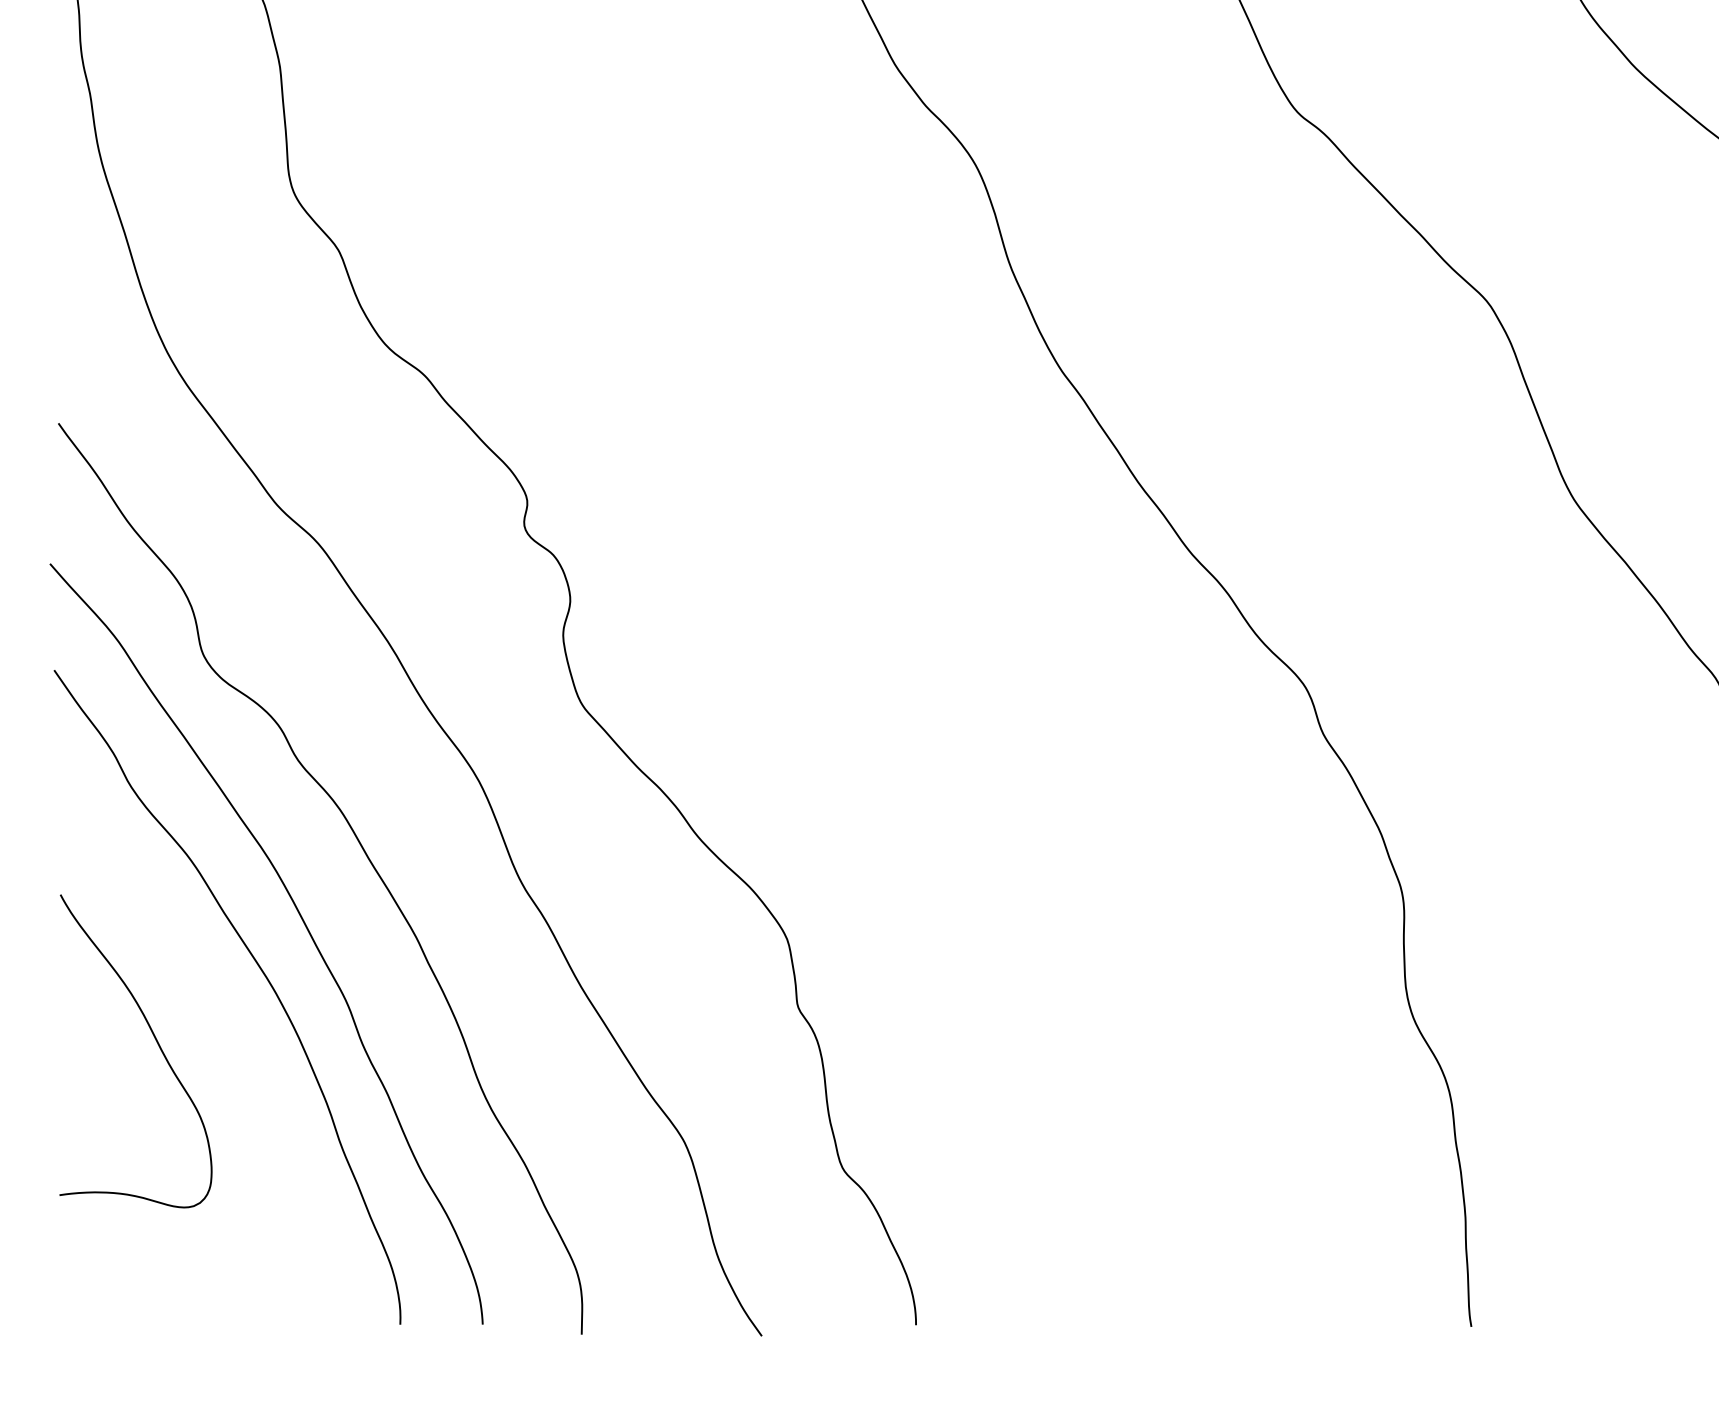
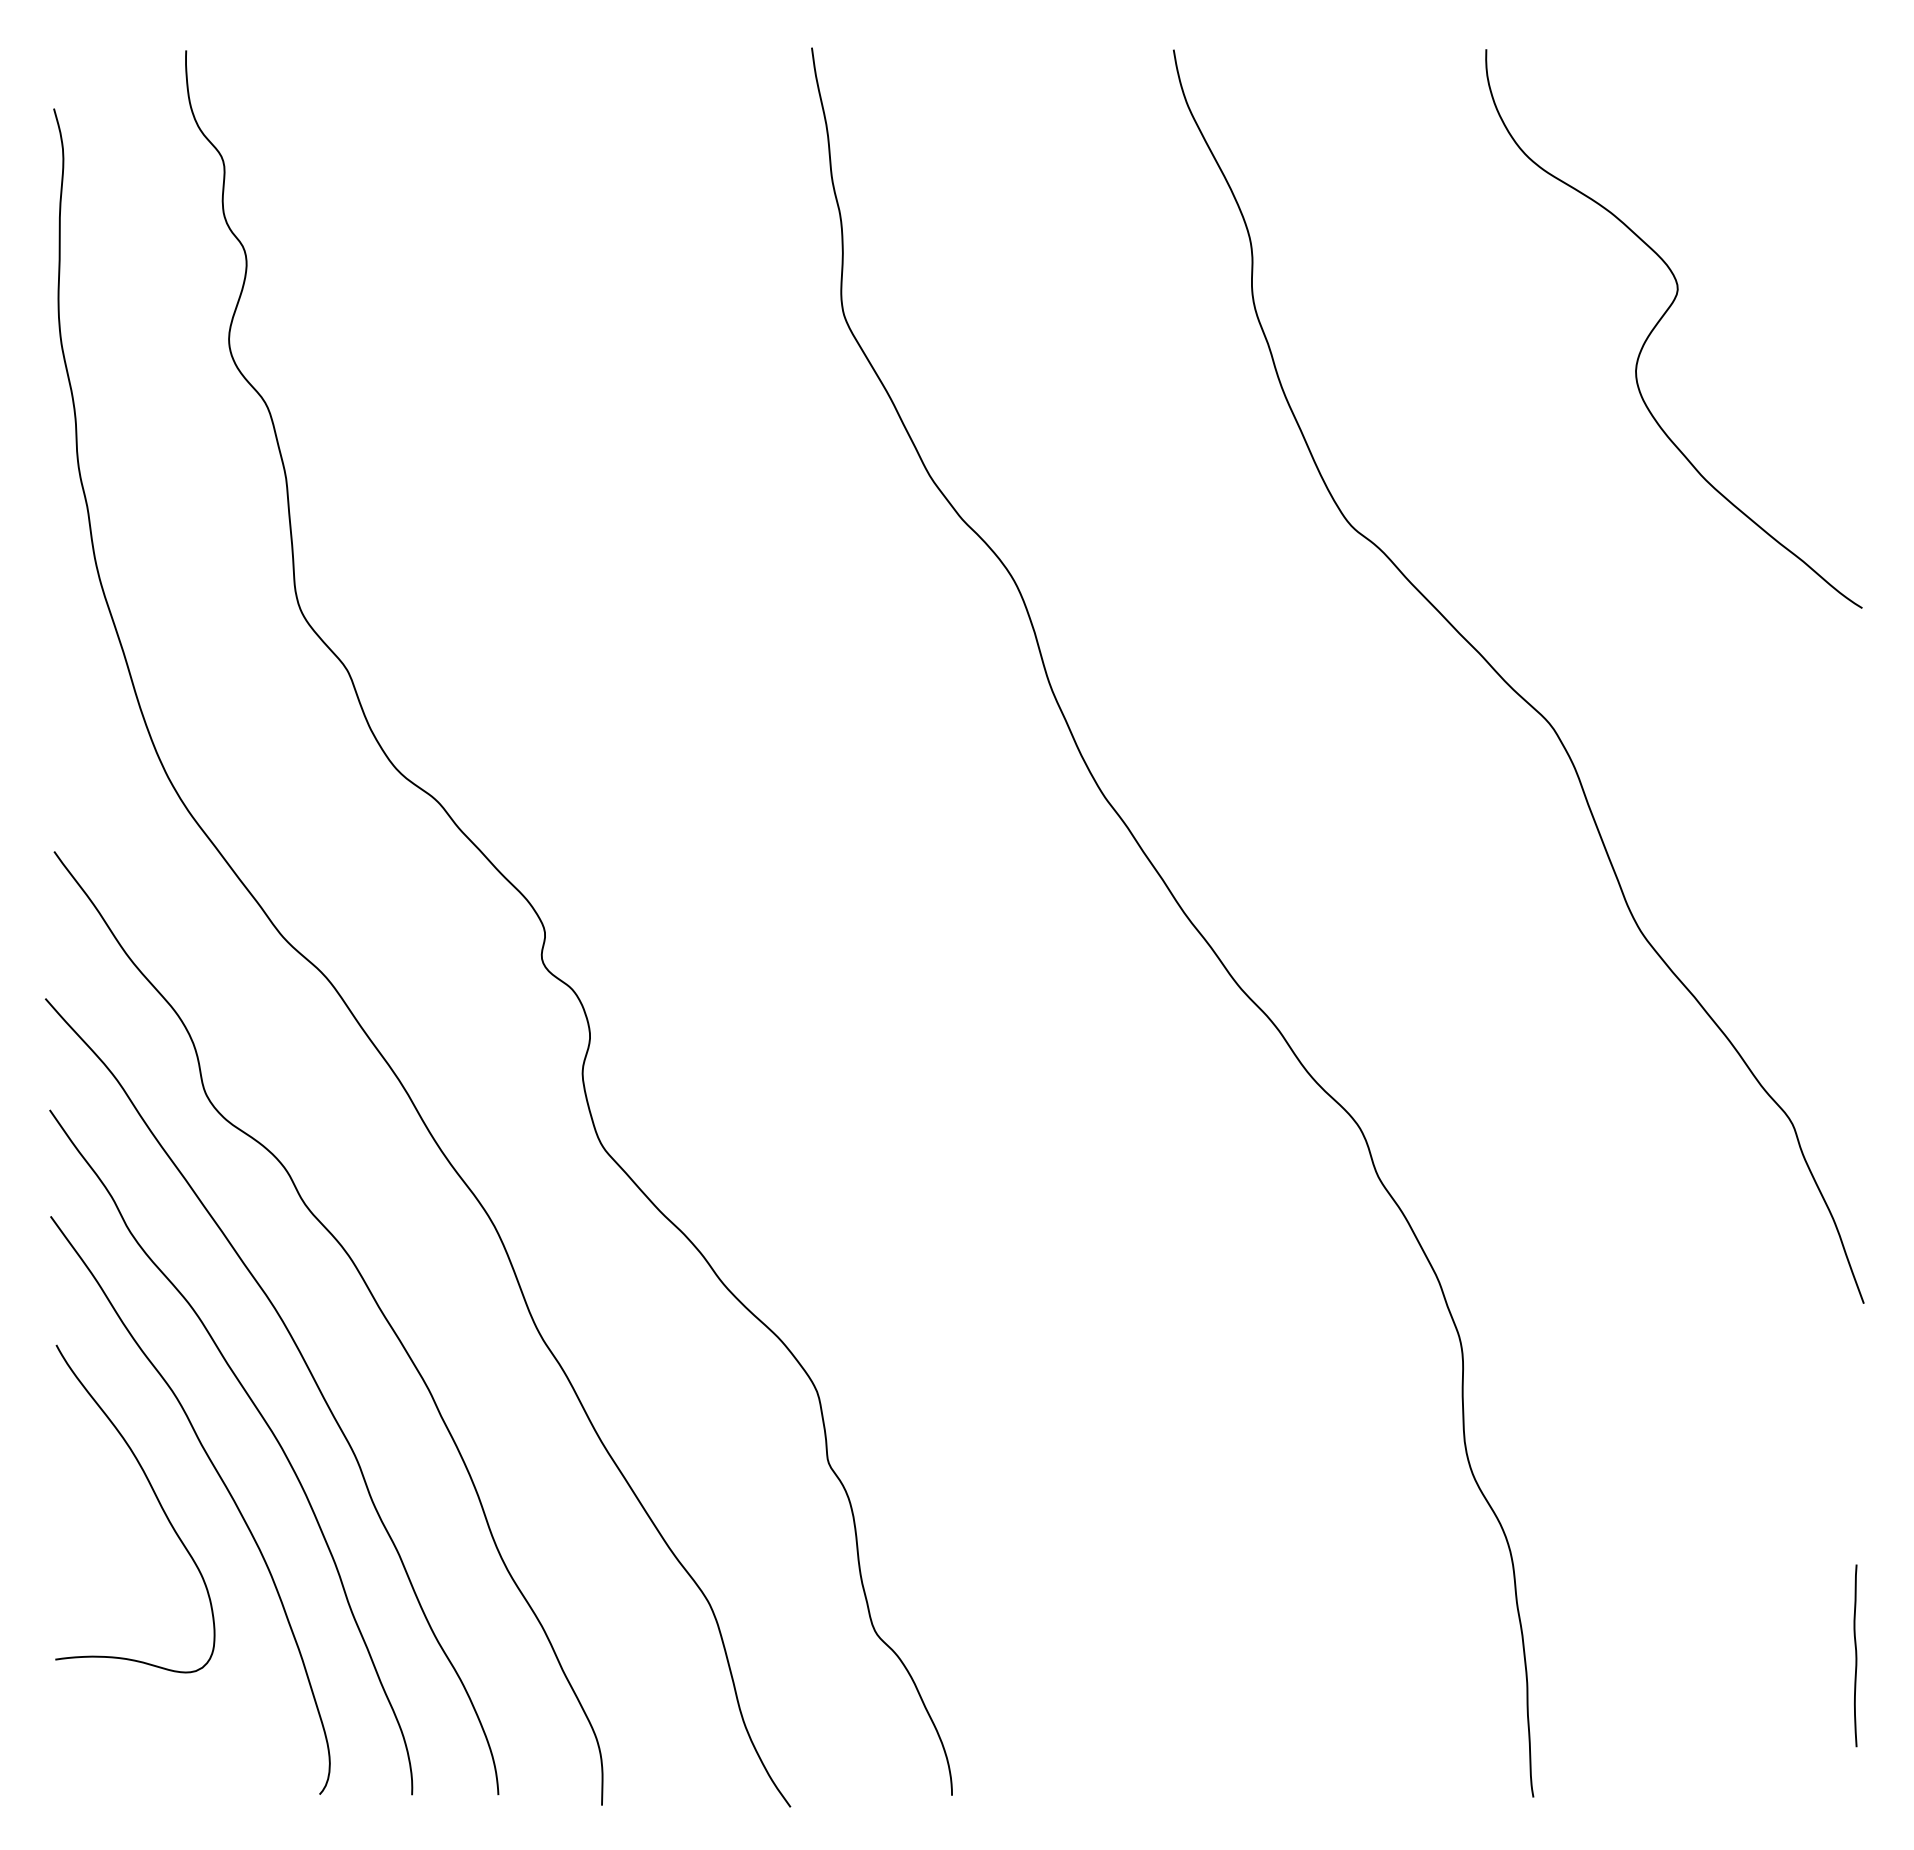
curve: (221, 1029) -> (224, 1486), added

